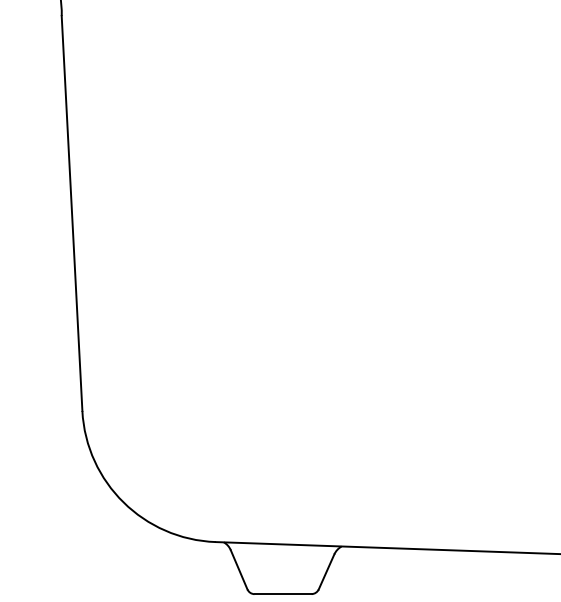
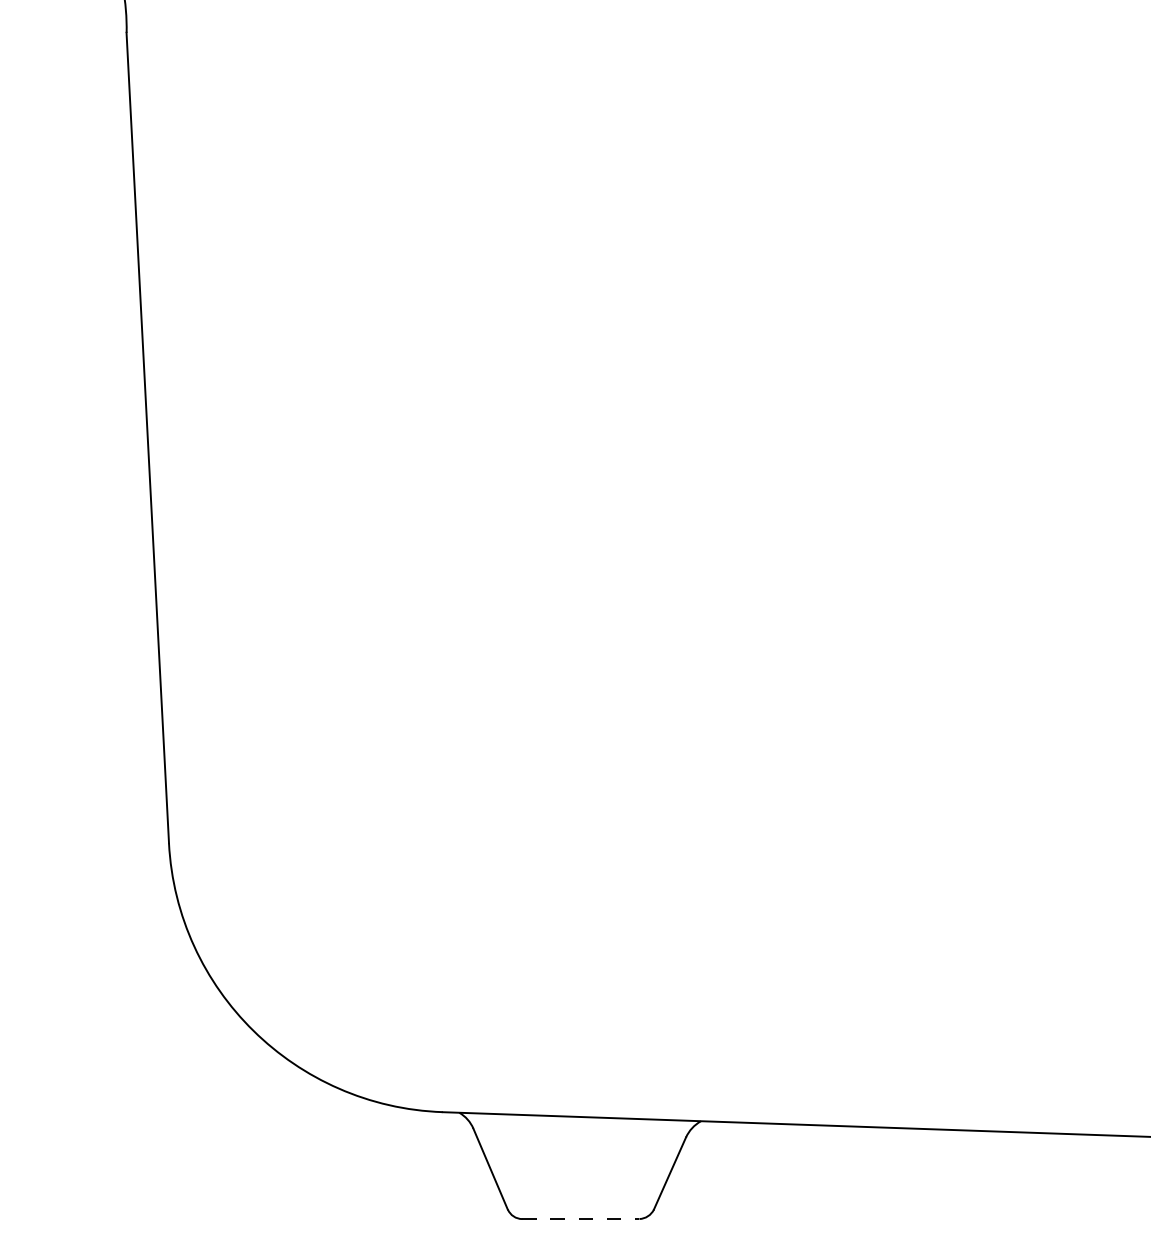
line: (283, 594) -> (581, 1219), solid -> dashed

